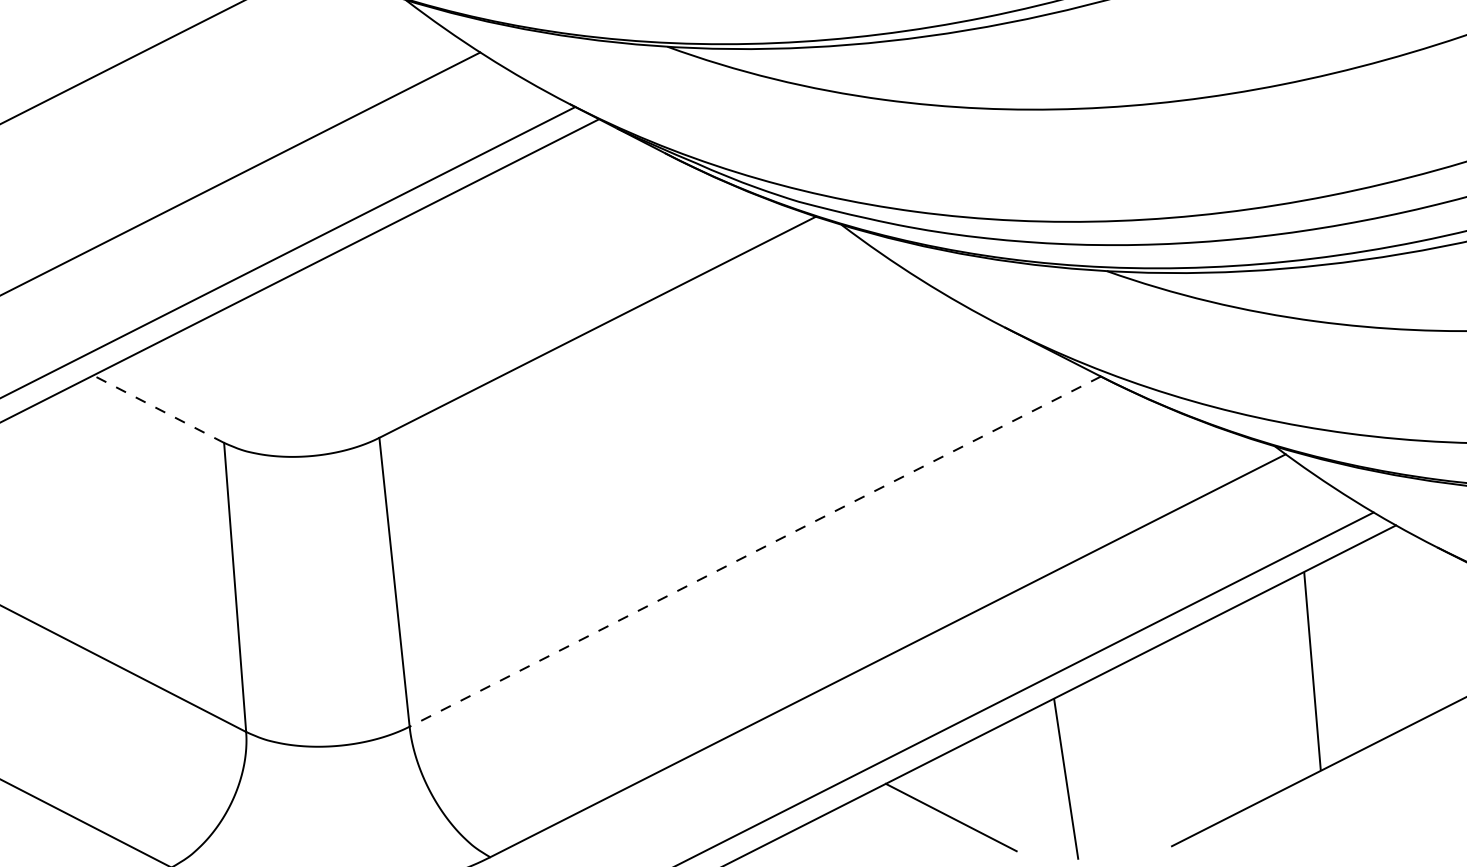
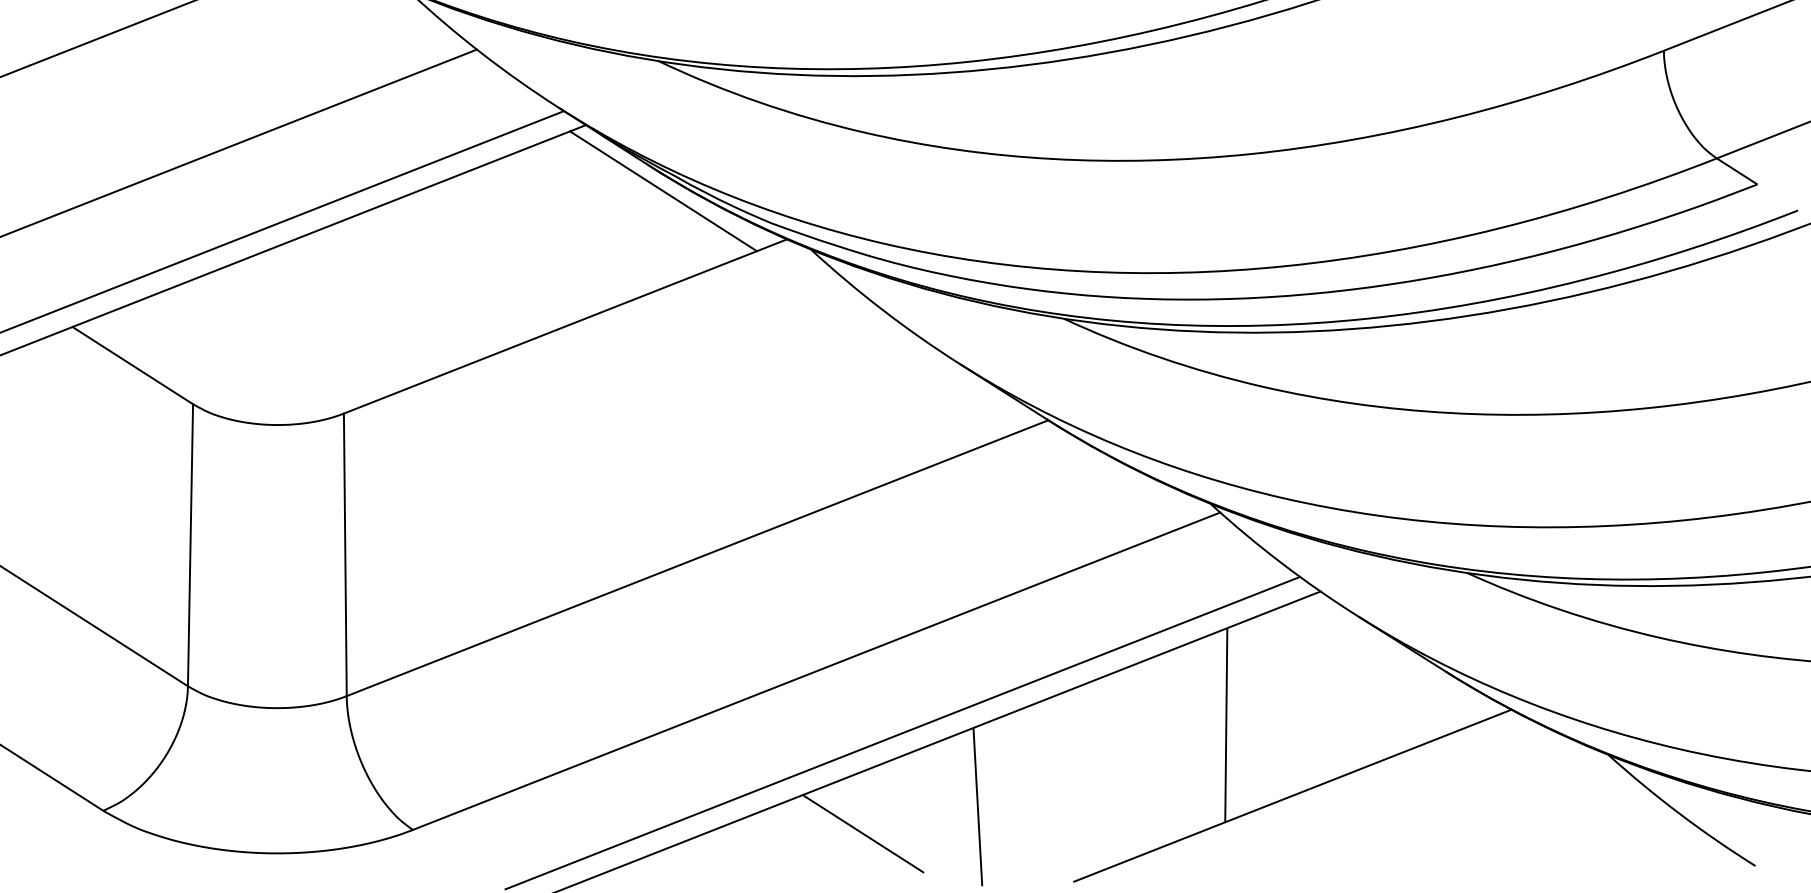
line: (684, 179) -> (663, 191), added
line: (158, 409) -> (132, 365), dashed -> solid
line: (755, 551) -> (697, 558), dashed -> solid

